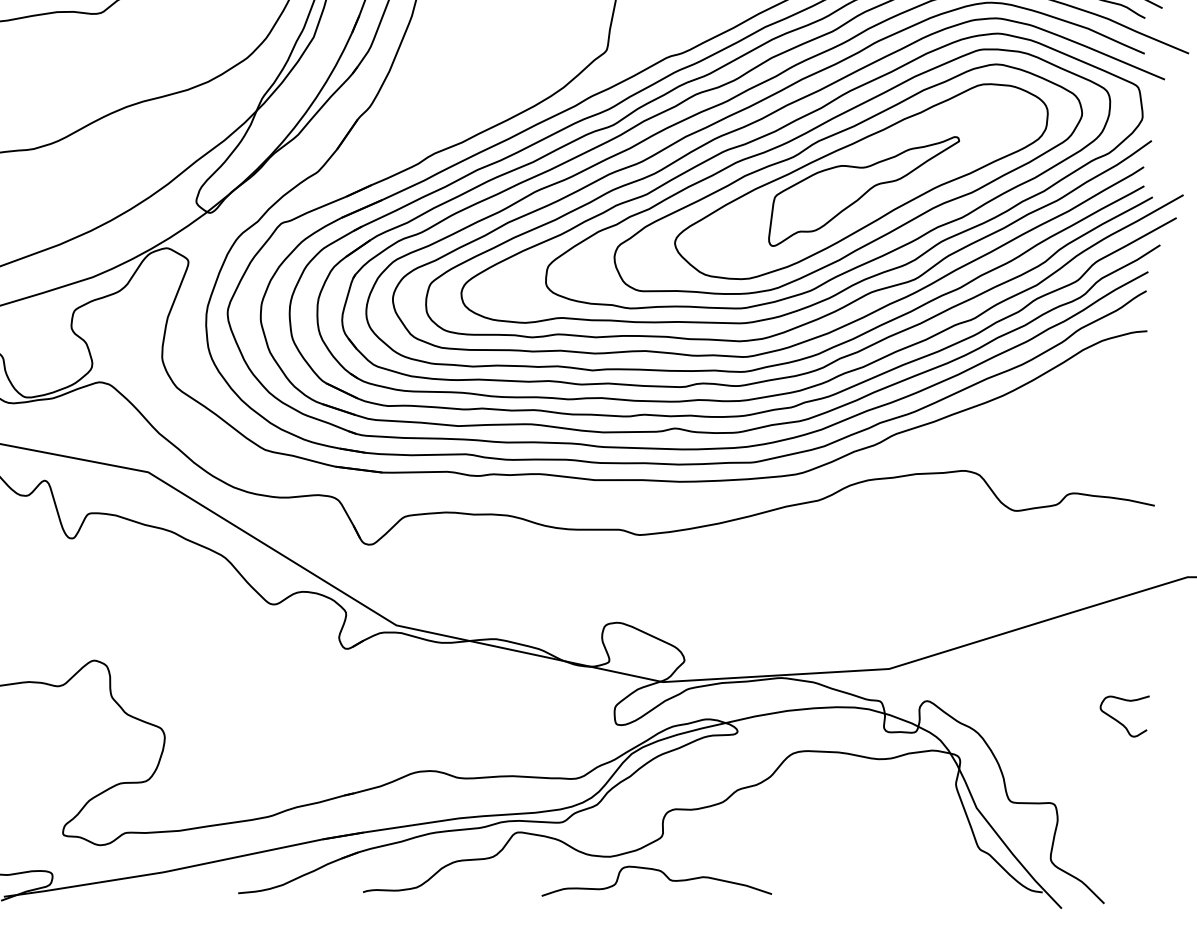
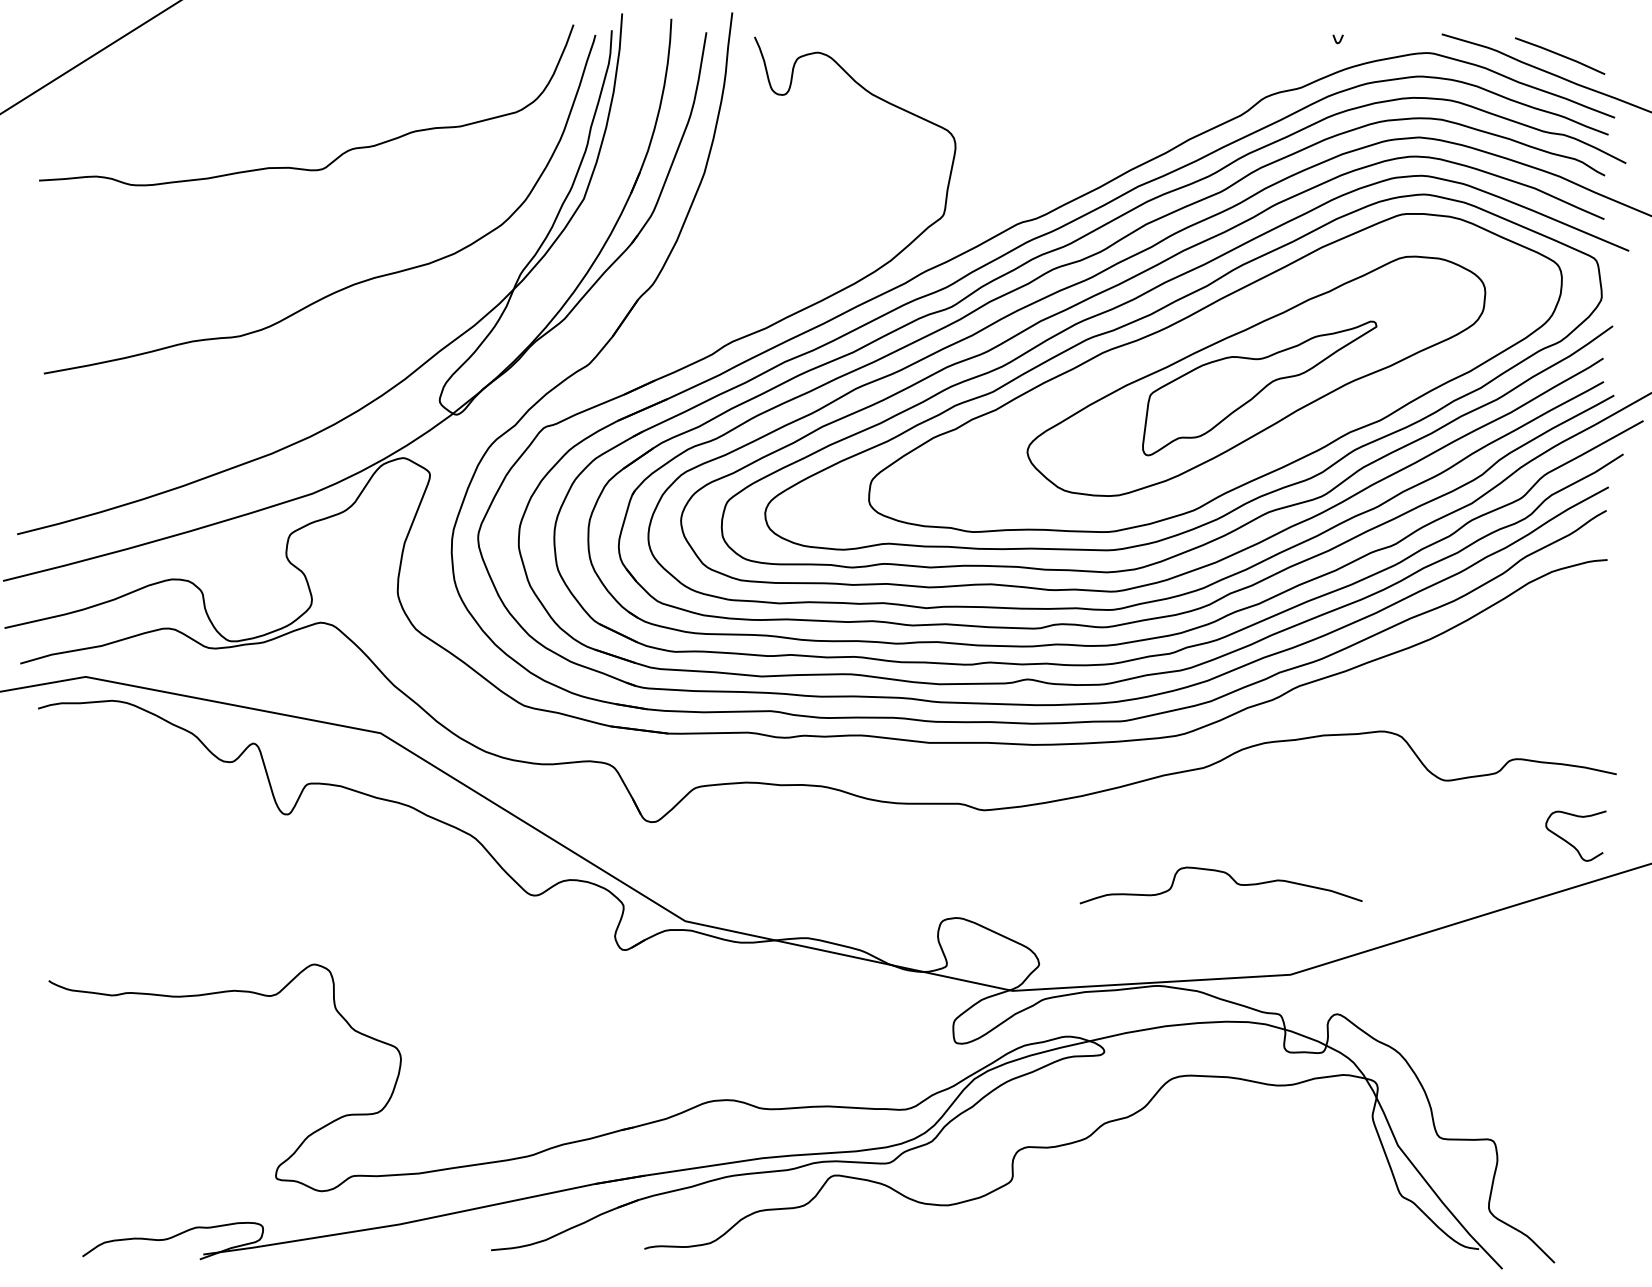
part: (848, 179) -> (1240, 373), removed
curve: (1118, 720) -> (1568, 841), moved
curve: (661, 873) -> (1227, 875), moved

